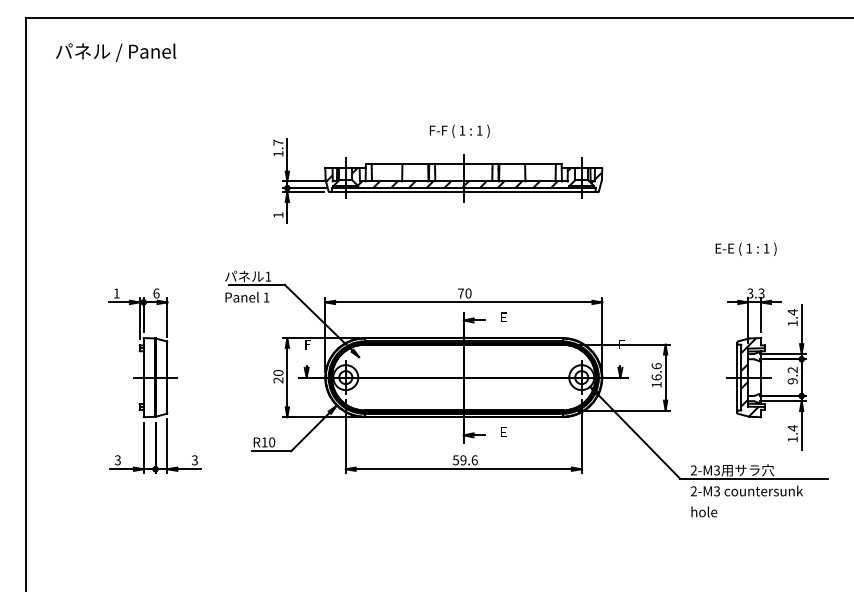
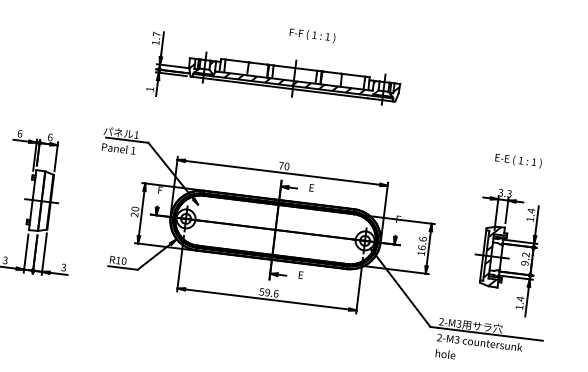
text: (459, 130) -> (312, 34), moved
text: (745, 248) -> (518, 160), moved
text: (116, 293) -> (19, 133), 1 -> 6

